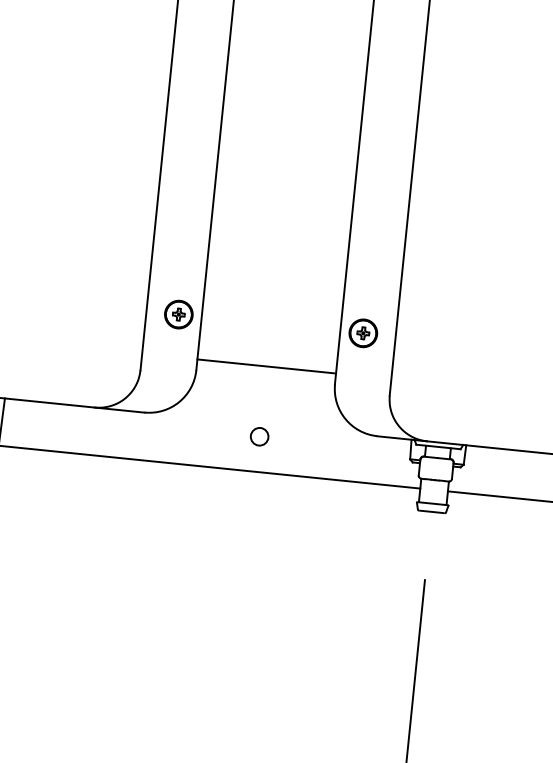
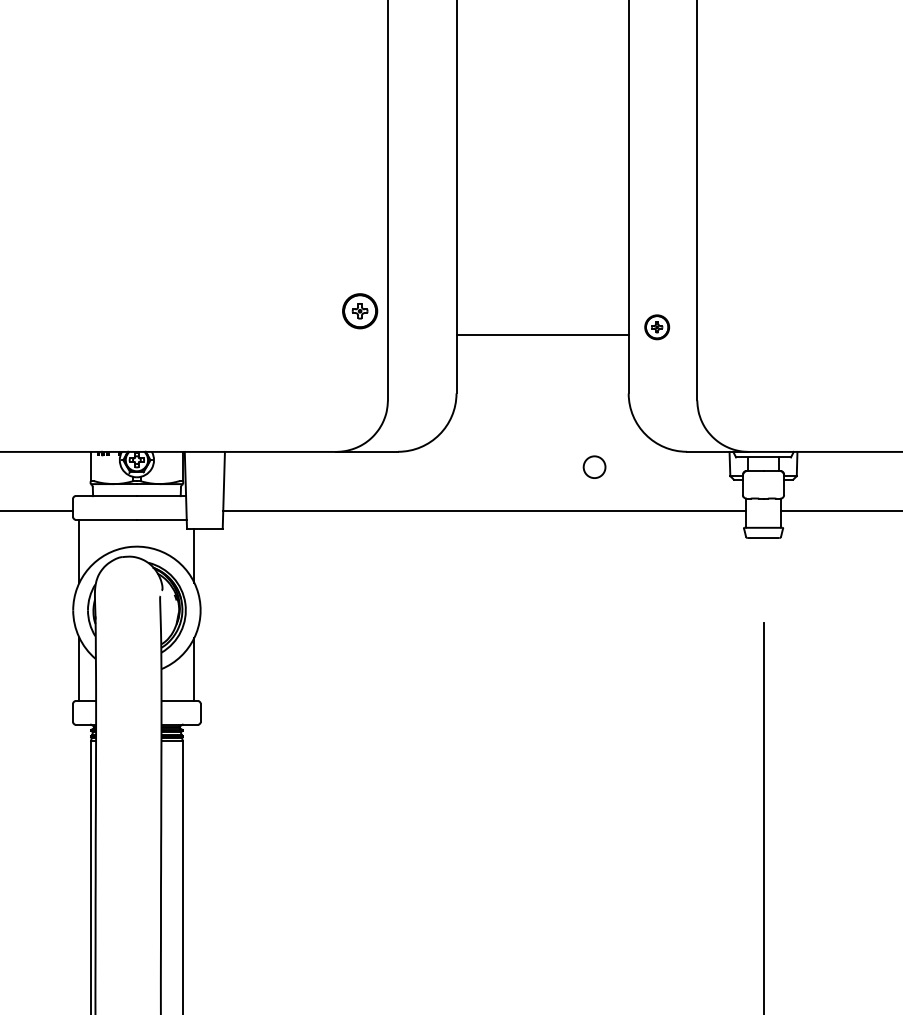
part: (179, 314) -> (360, 311), moved
part: (363, 333) -> (657, 327), size x0.7
line: (266, 366) -> (542, 334), moved
circle: (259, 436) -> (594, 466), moved

